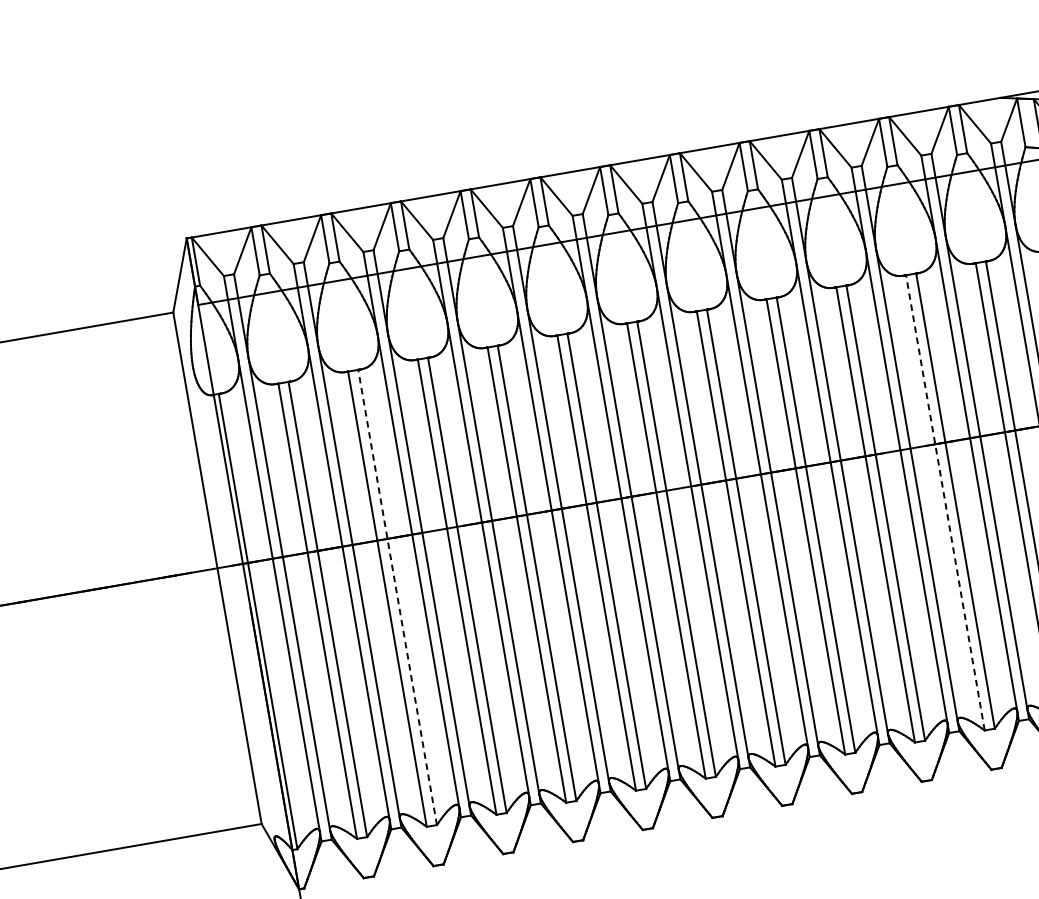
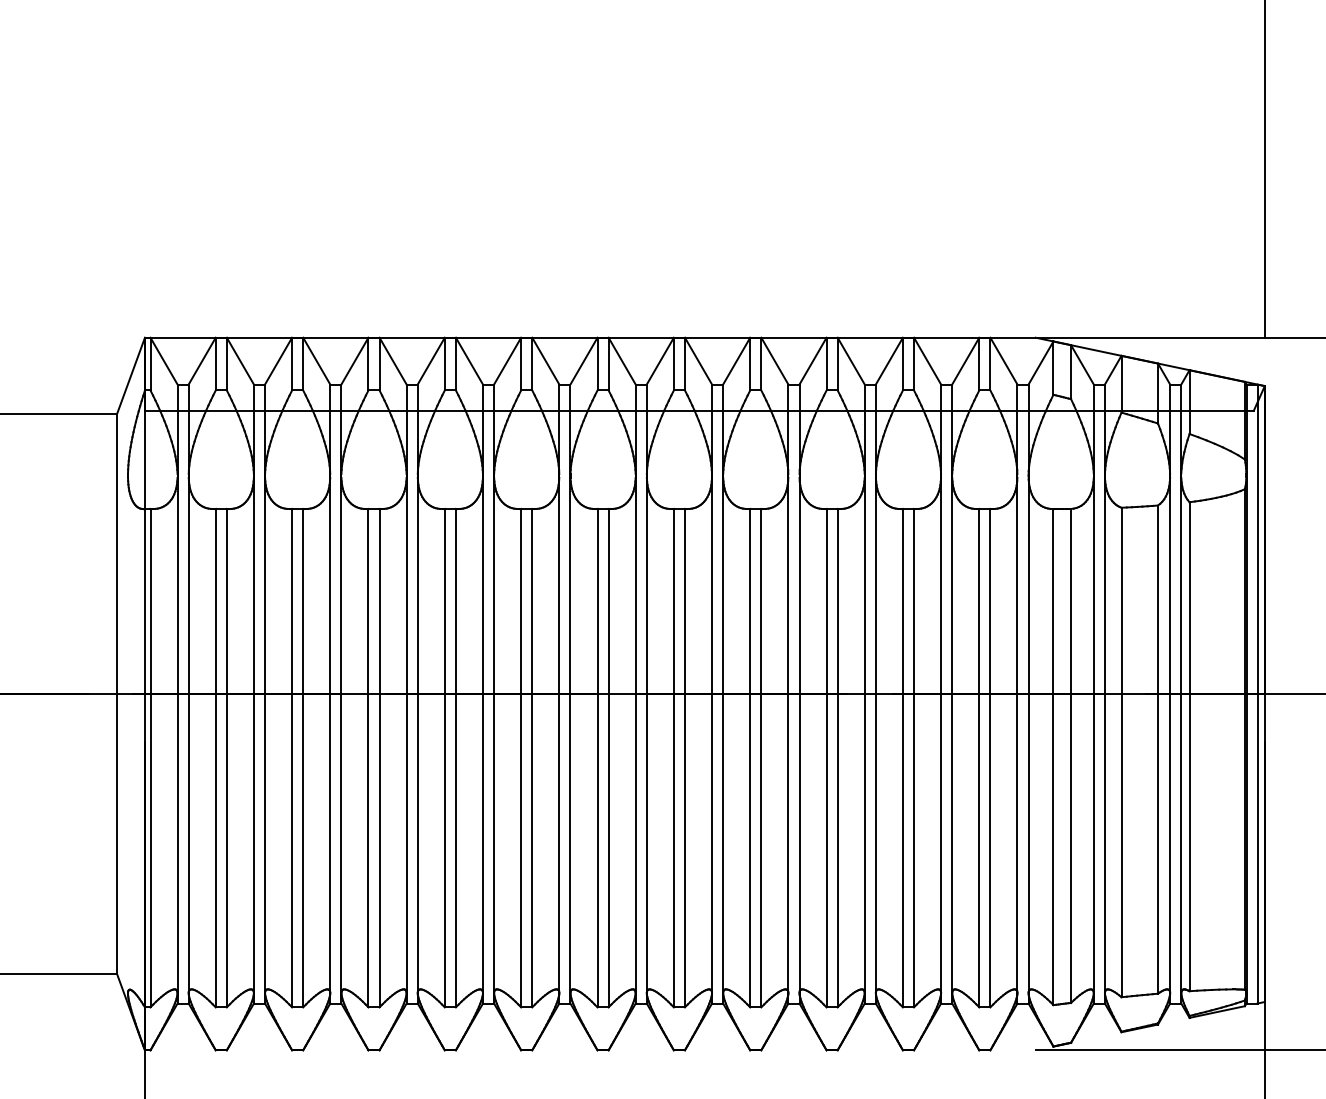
line: (944, 502) -> (902, 757), dashed -> solid
line: (397, 596) -> (303, 757), dashed -> solid

